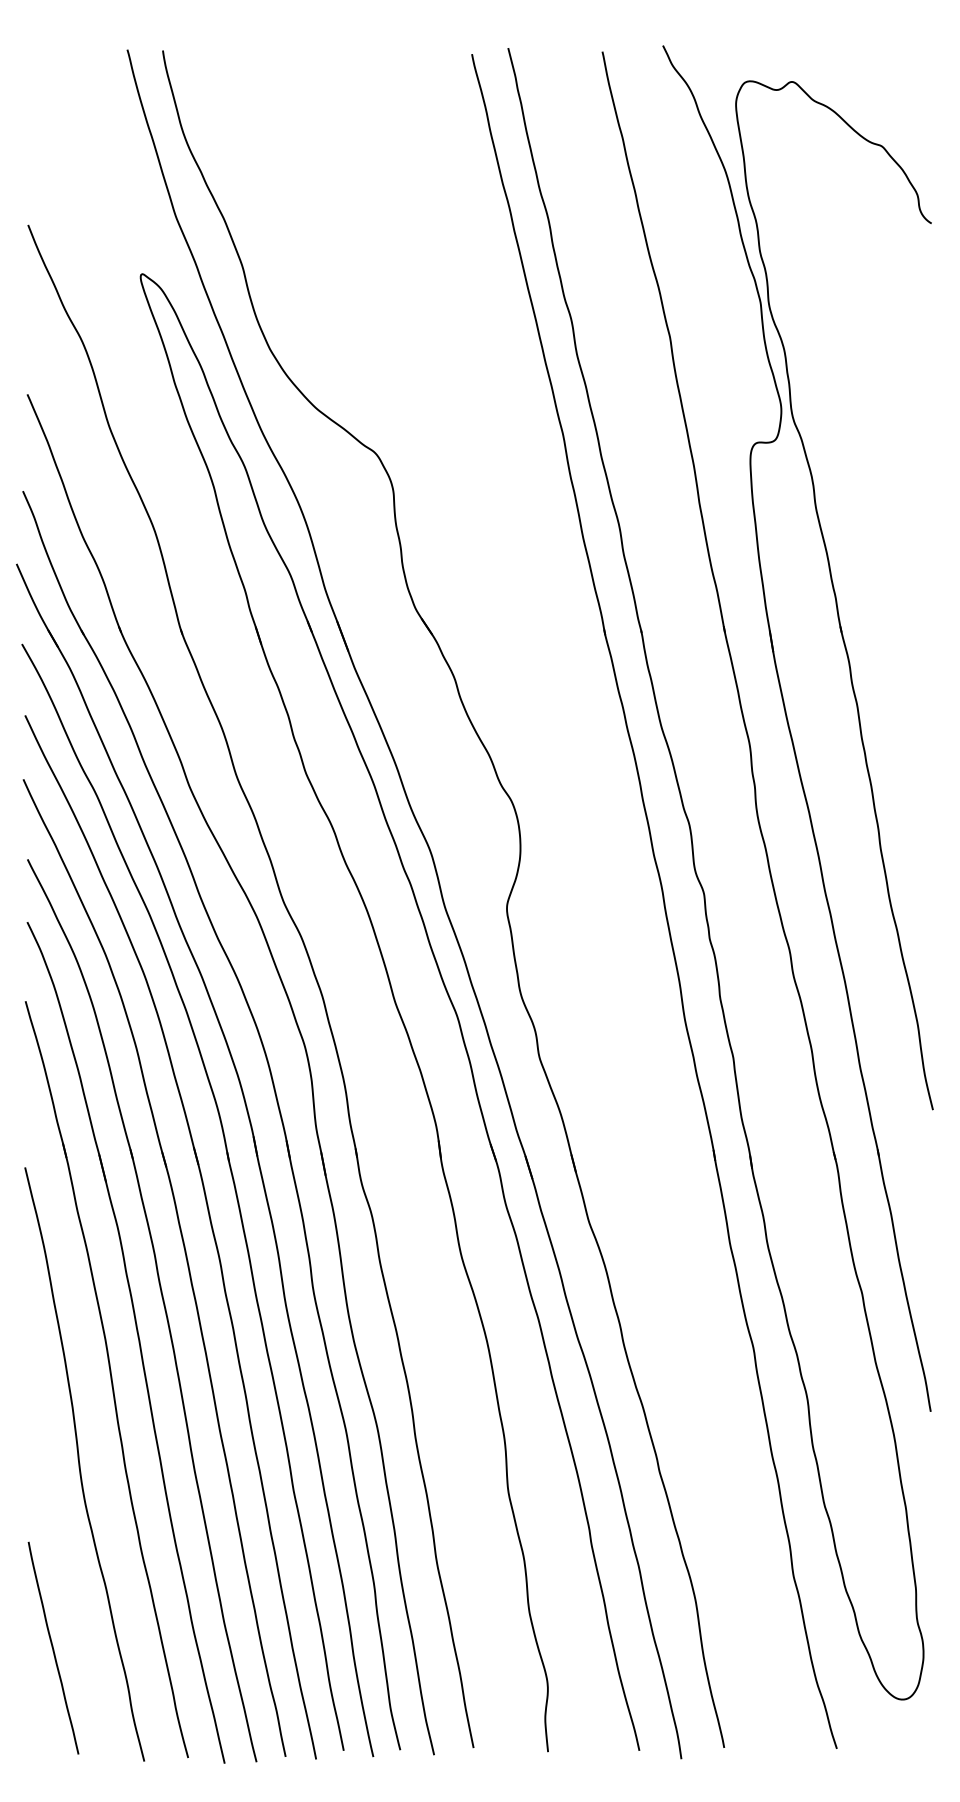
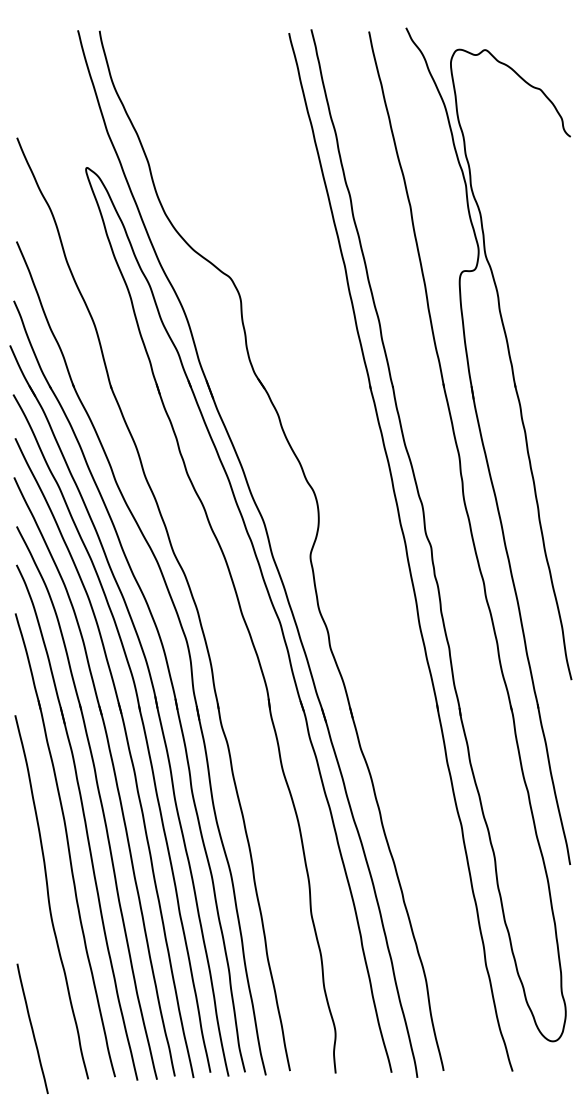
line: (53, 1647) -> (32, 1028), moved

